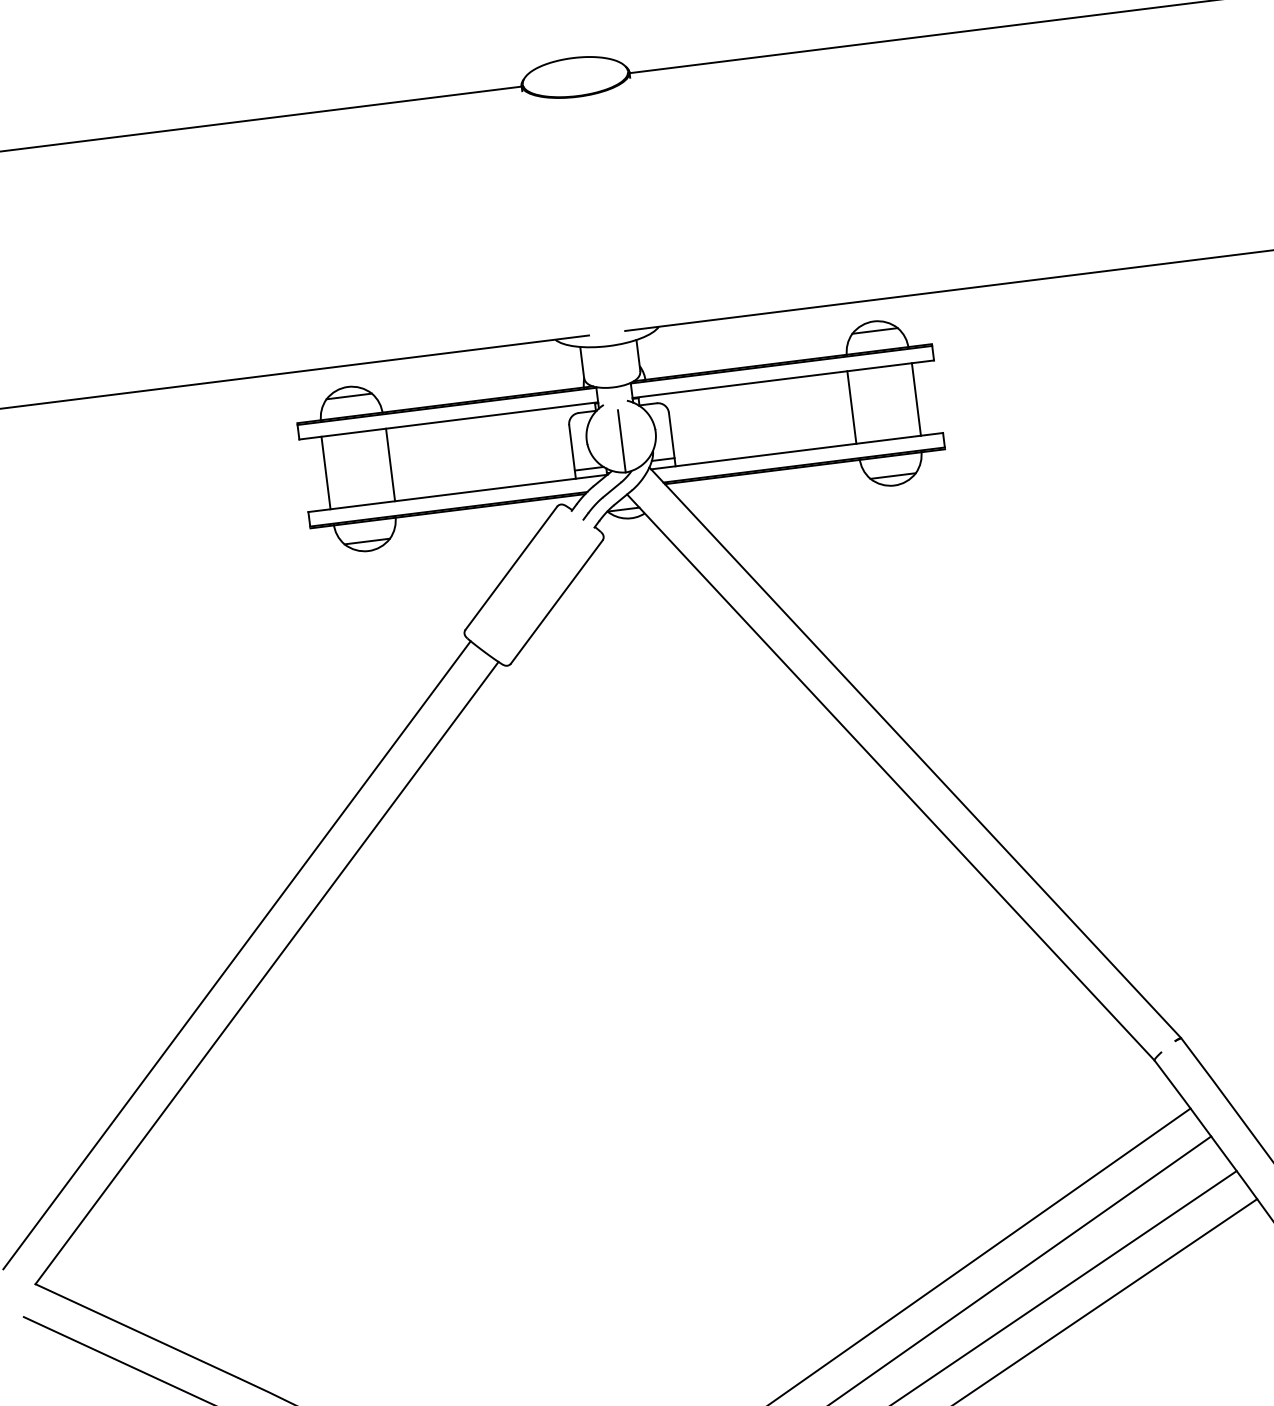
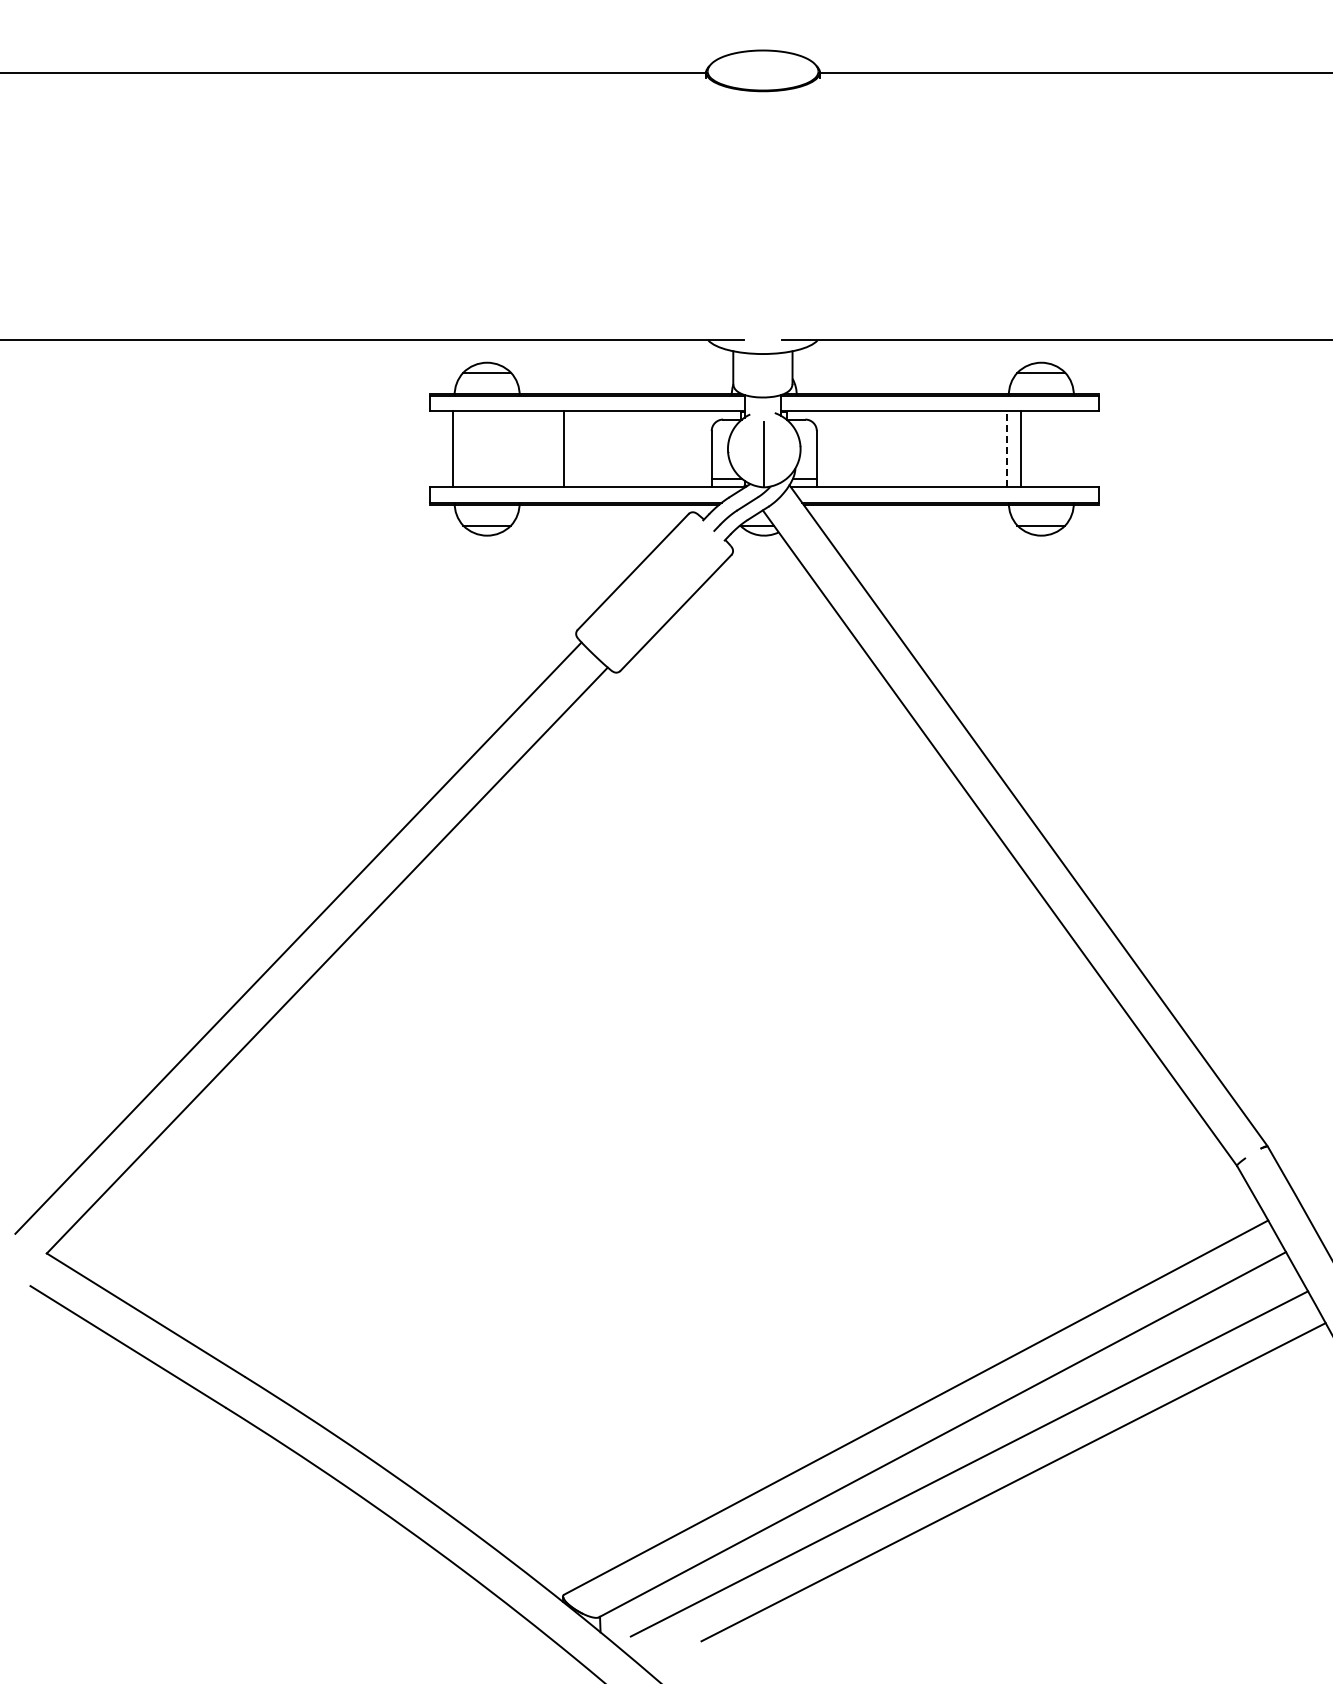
line: (916, 398) -> (1021, 448), moved
line: (851, 406) -> (1007, 448), solid -> dashed
line: (390, 464) -> (564, 448), moved

